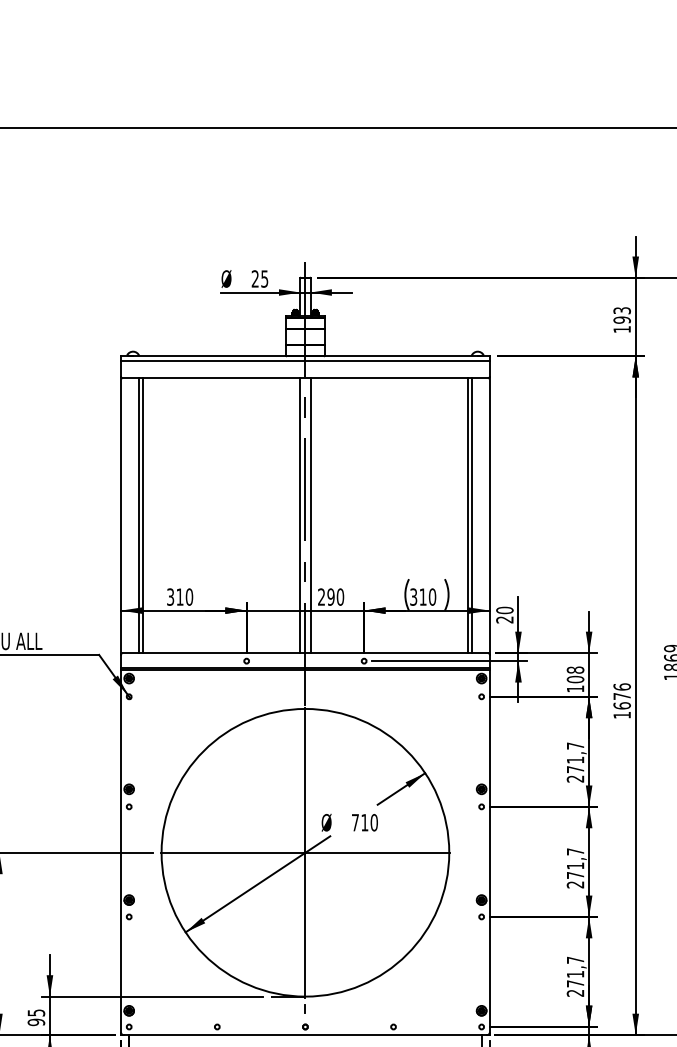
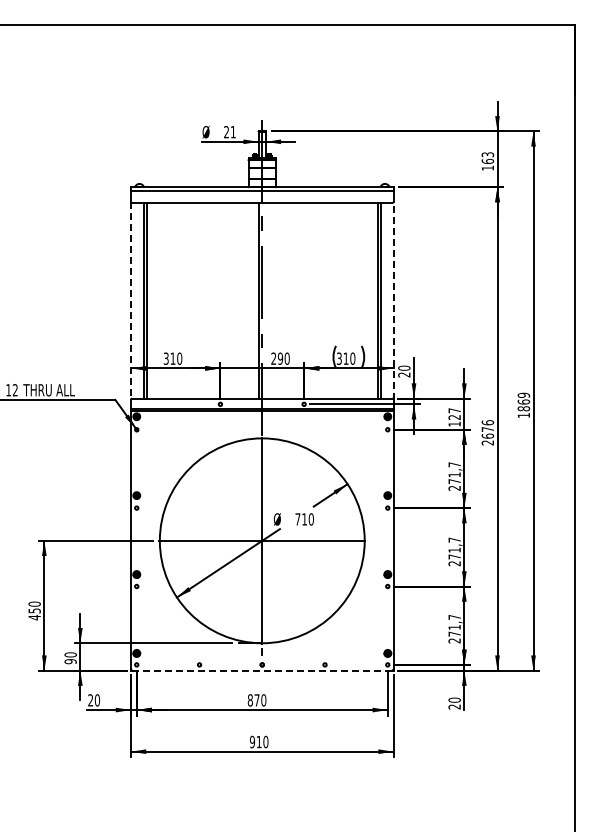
text: (263, 279) -> (232, 132), 25 -> 21
text: (621, 320) -> (487, 161), 193 -> 163
line: (121, 515) -> (131, 300), solid -> dashed
line: (311, 515) -> (266, 300), removed
line: (489, 515) -> (393, 300), solid -> dashed
text: (575, 675) -> (454, 414), 108 -> 127
text: (621, 714) -> (487, 442), 1676 -> 2676
text: (36, 1012) -> (70, 654), 95 -> 90
line: (305, 1034) -> (262, 670), solid -> dashed

